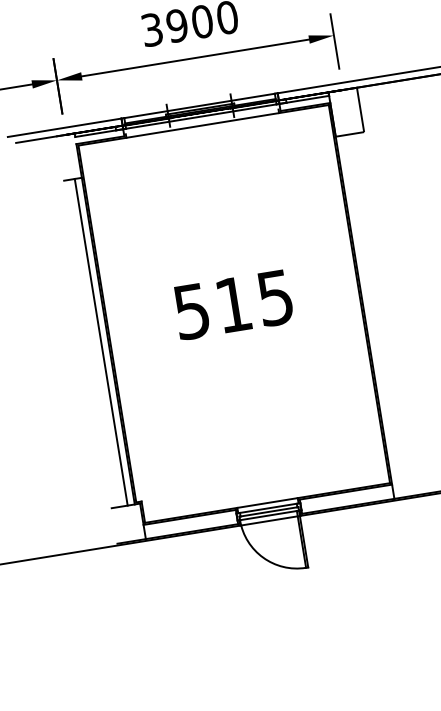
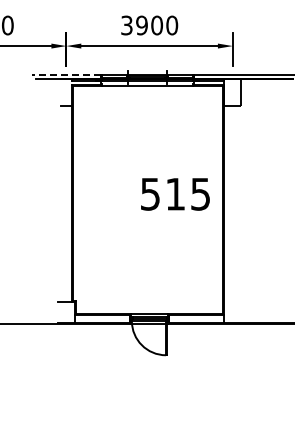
line: (63, 127) -> (65, 74), solid -> dashed
text: (233, 305) -> (175, 194), moved
line: (101, 341) -> (67, 203), removed

